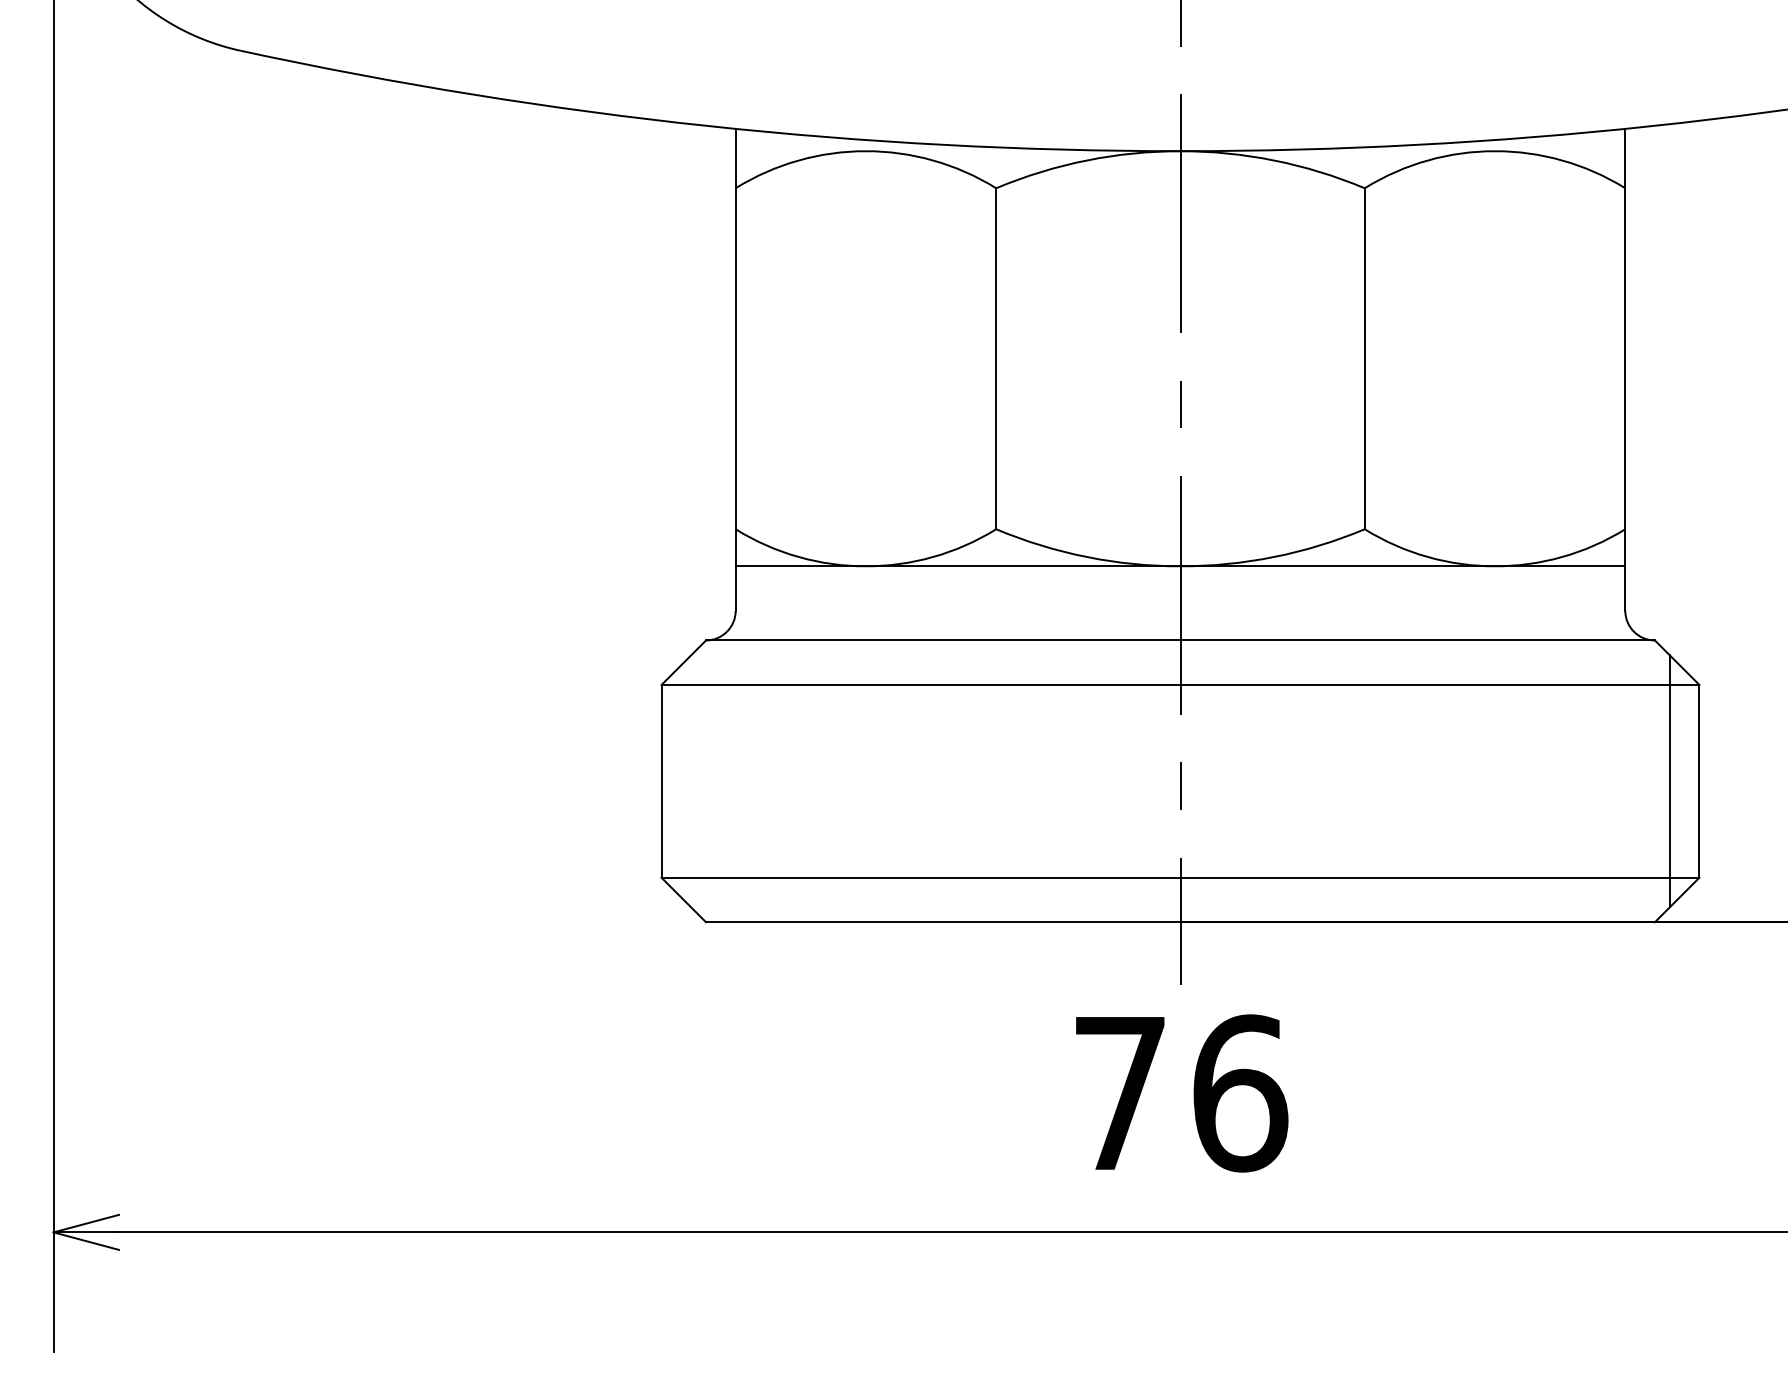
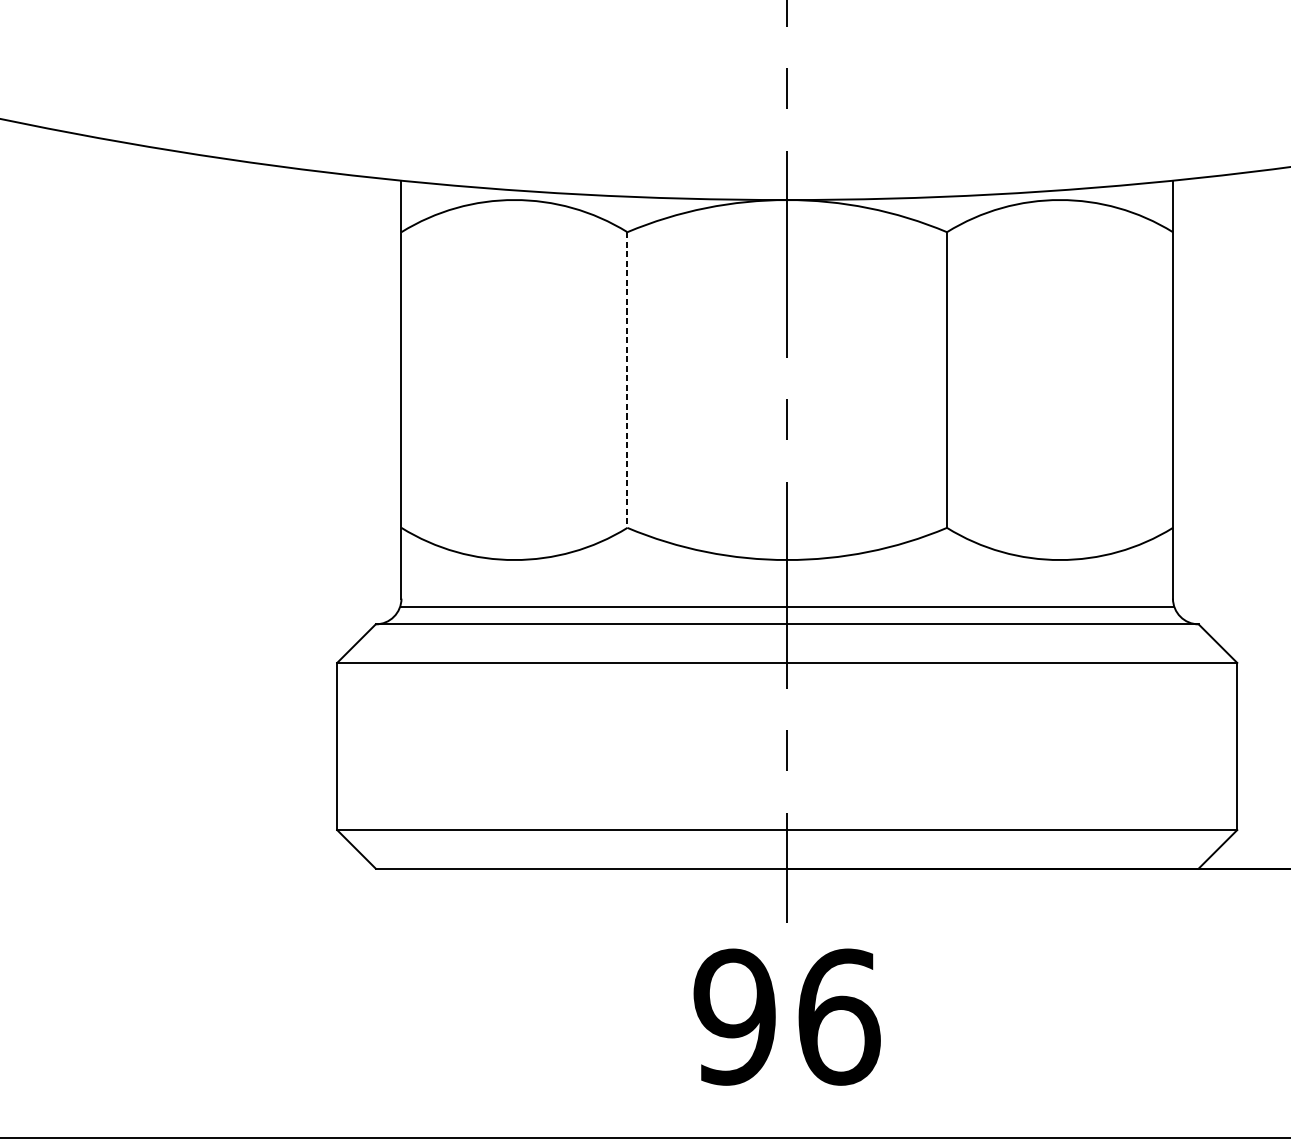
line: (996, 359) -> (627, 380), solid -> dashed
line: (1180, 566) -> (787, 607), moved
line: (1669, 781) -> (1211, 746), removed
text: (1119, 1093) -> (734, 1017), 76 -> 96

